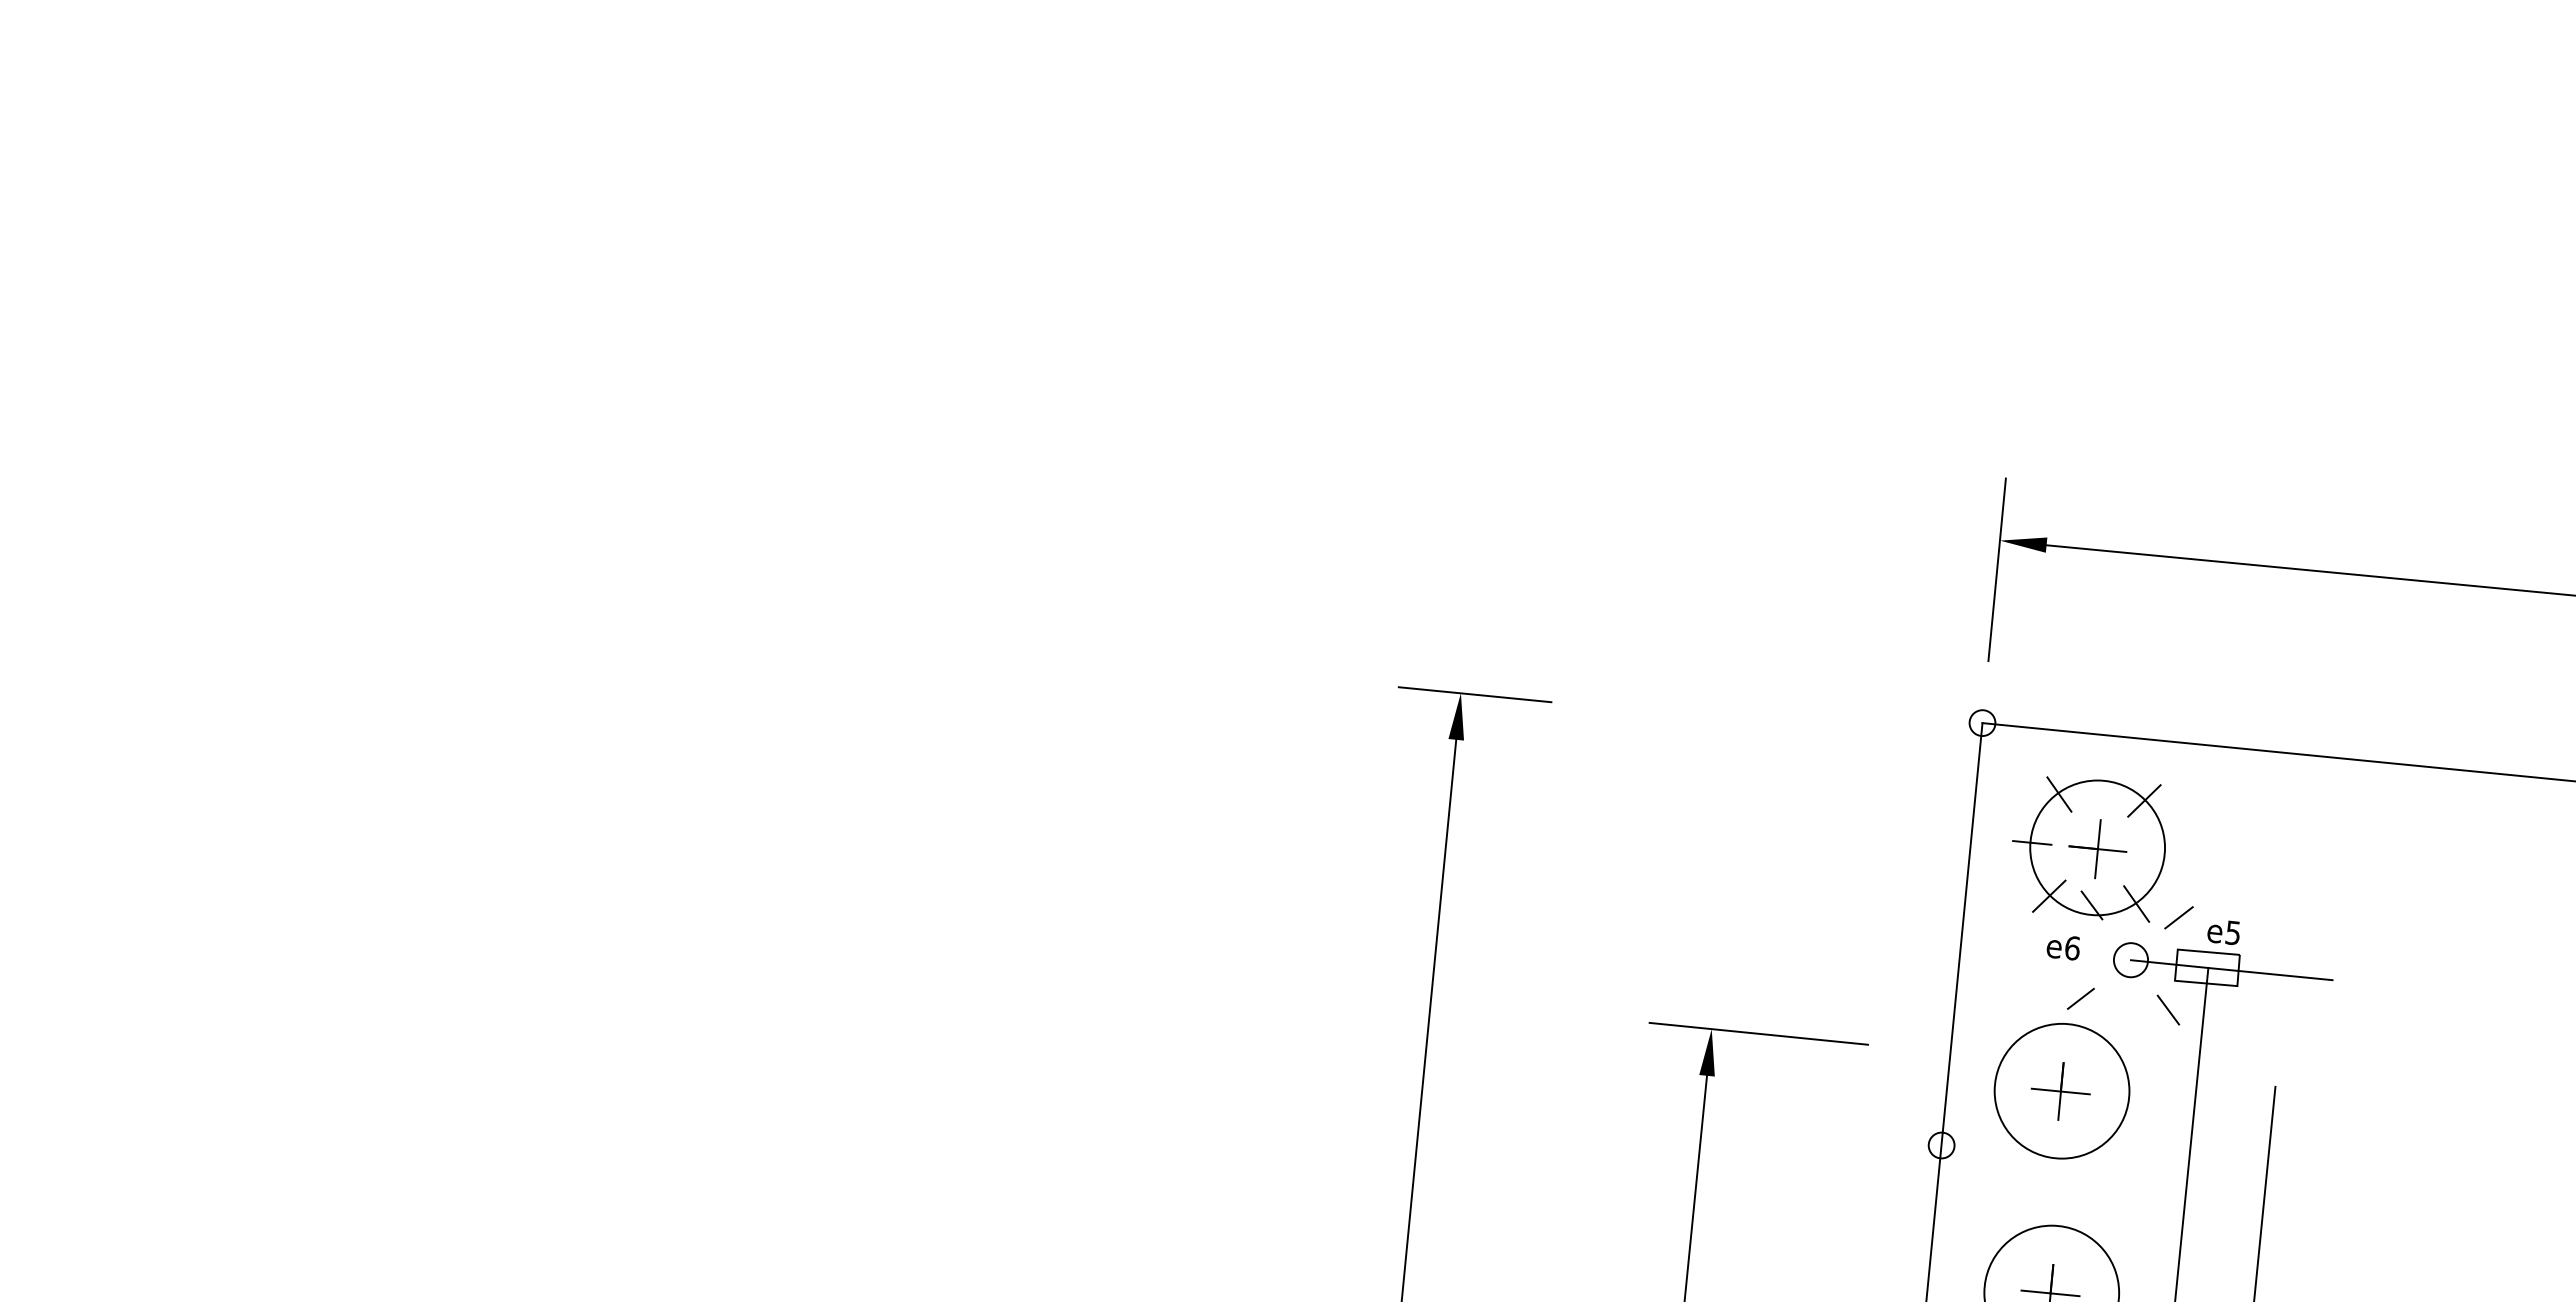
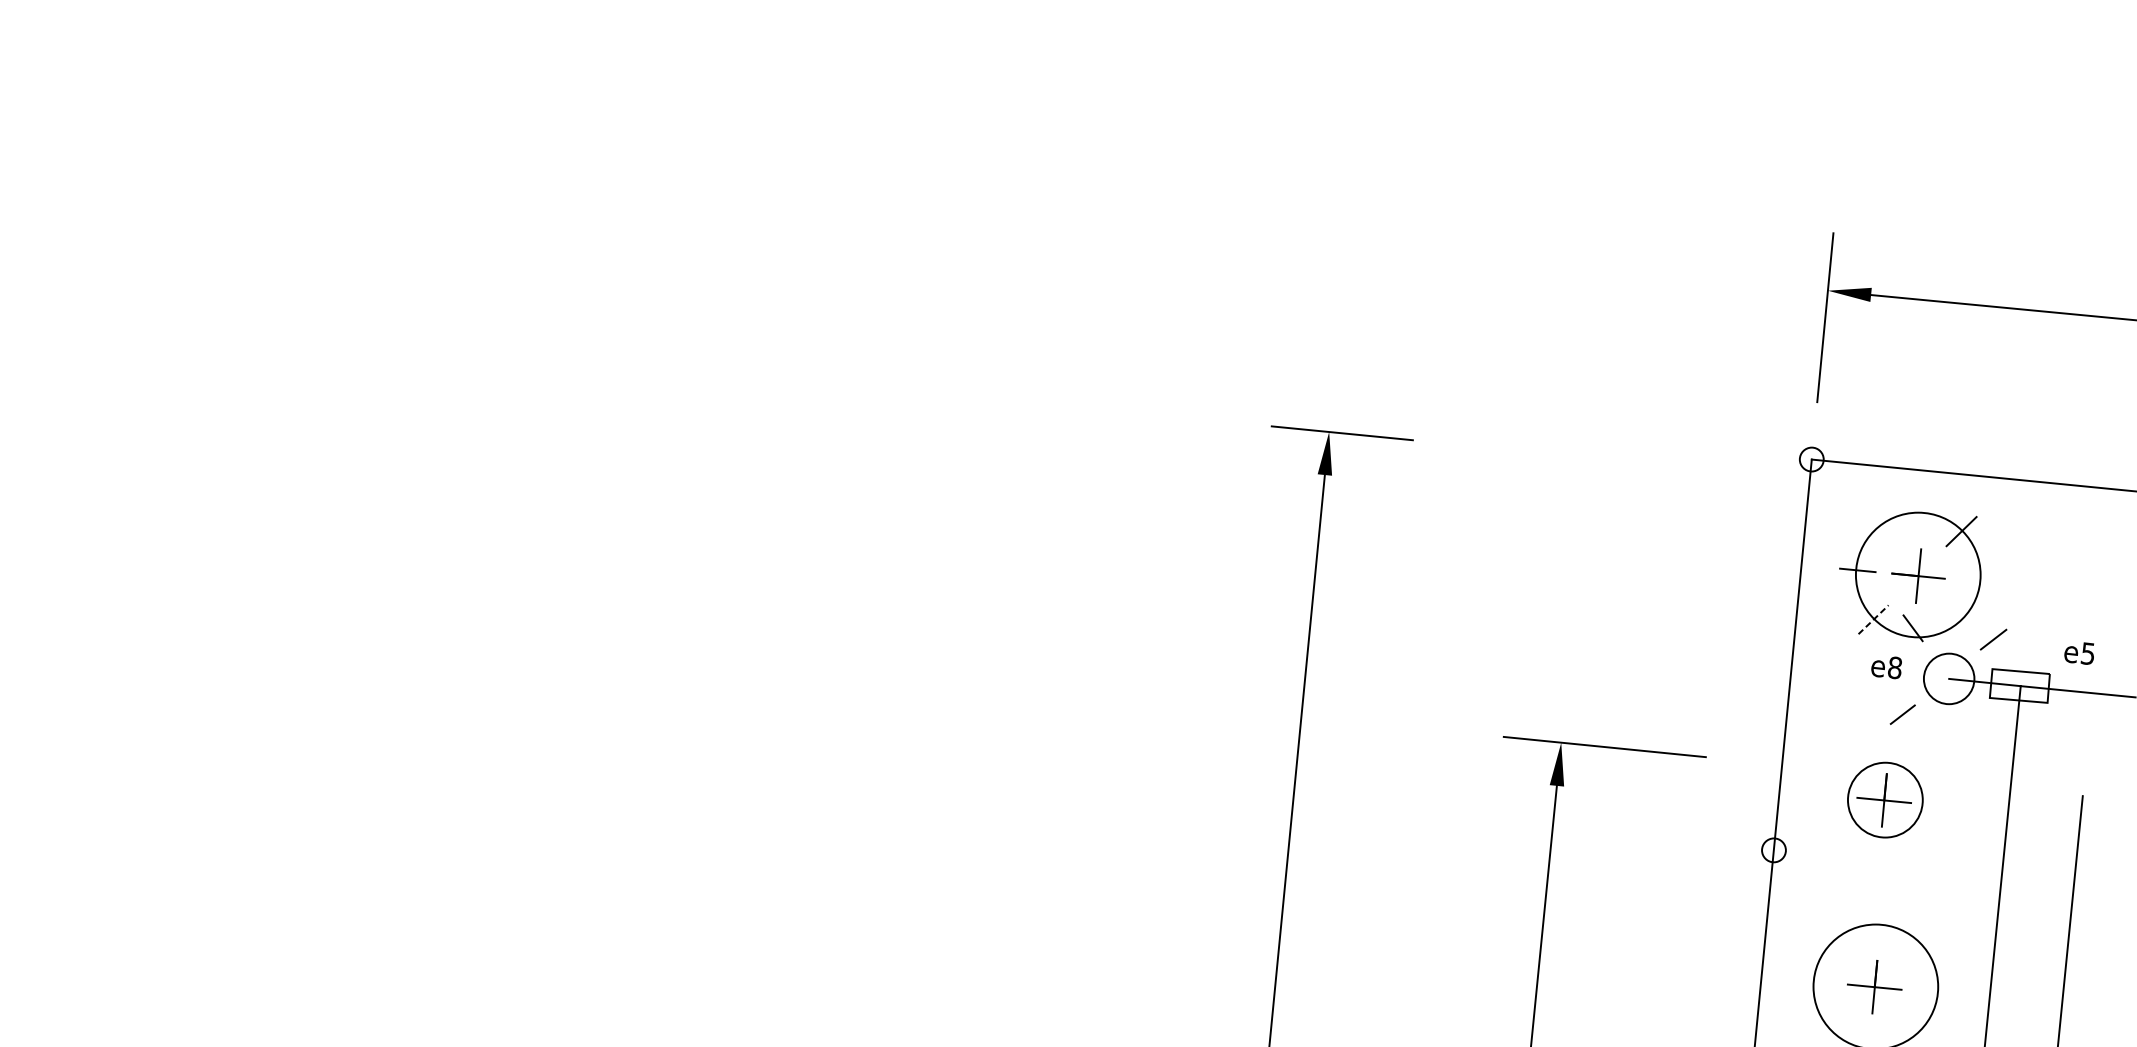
line: (2059, 794) -> (1883, 525), removed
line: (2049, 896) -> (1873, 619), solid -> dashed
line: (2136, 903) -> (1954, 626), removed
text: (2223, 932) -> (2079, 653), moved
text: (2071, 948) -> (1894, 668), e6 -> e8
circle: (2130, 960) -> (1948, 679), size x1.6
line: (2168, 1009) -> (1983, 724), removed
circle: (2061, 1090) -> (1884, 799), size x0.6

